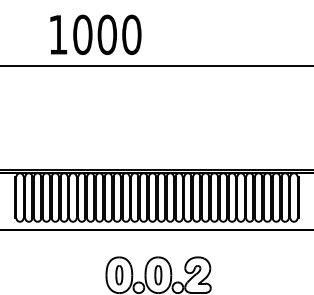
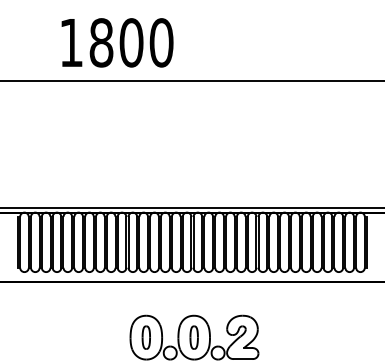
text: (82, 34) -> (101, 42), 1000 -> 1800

